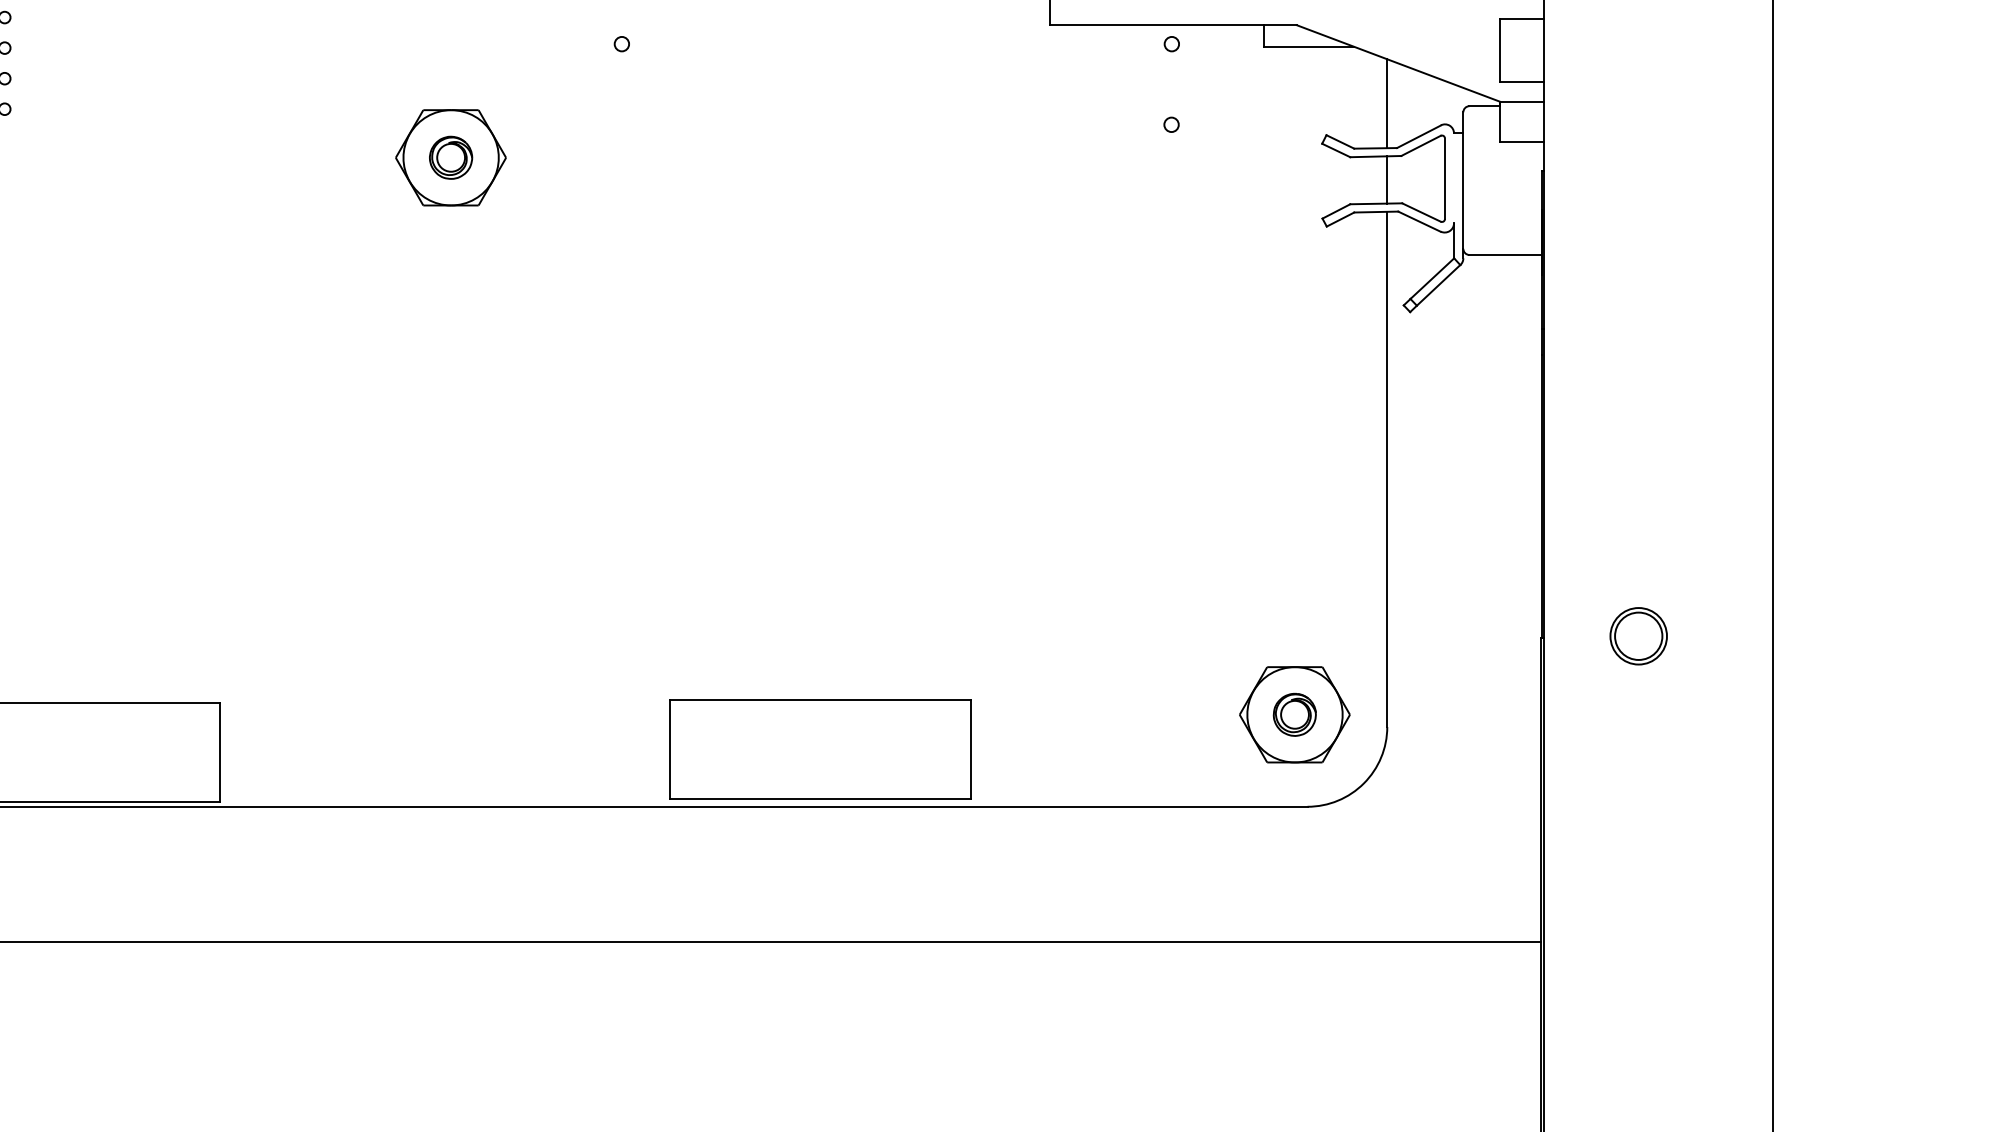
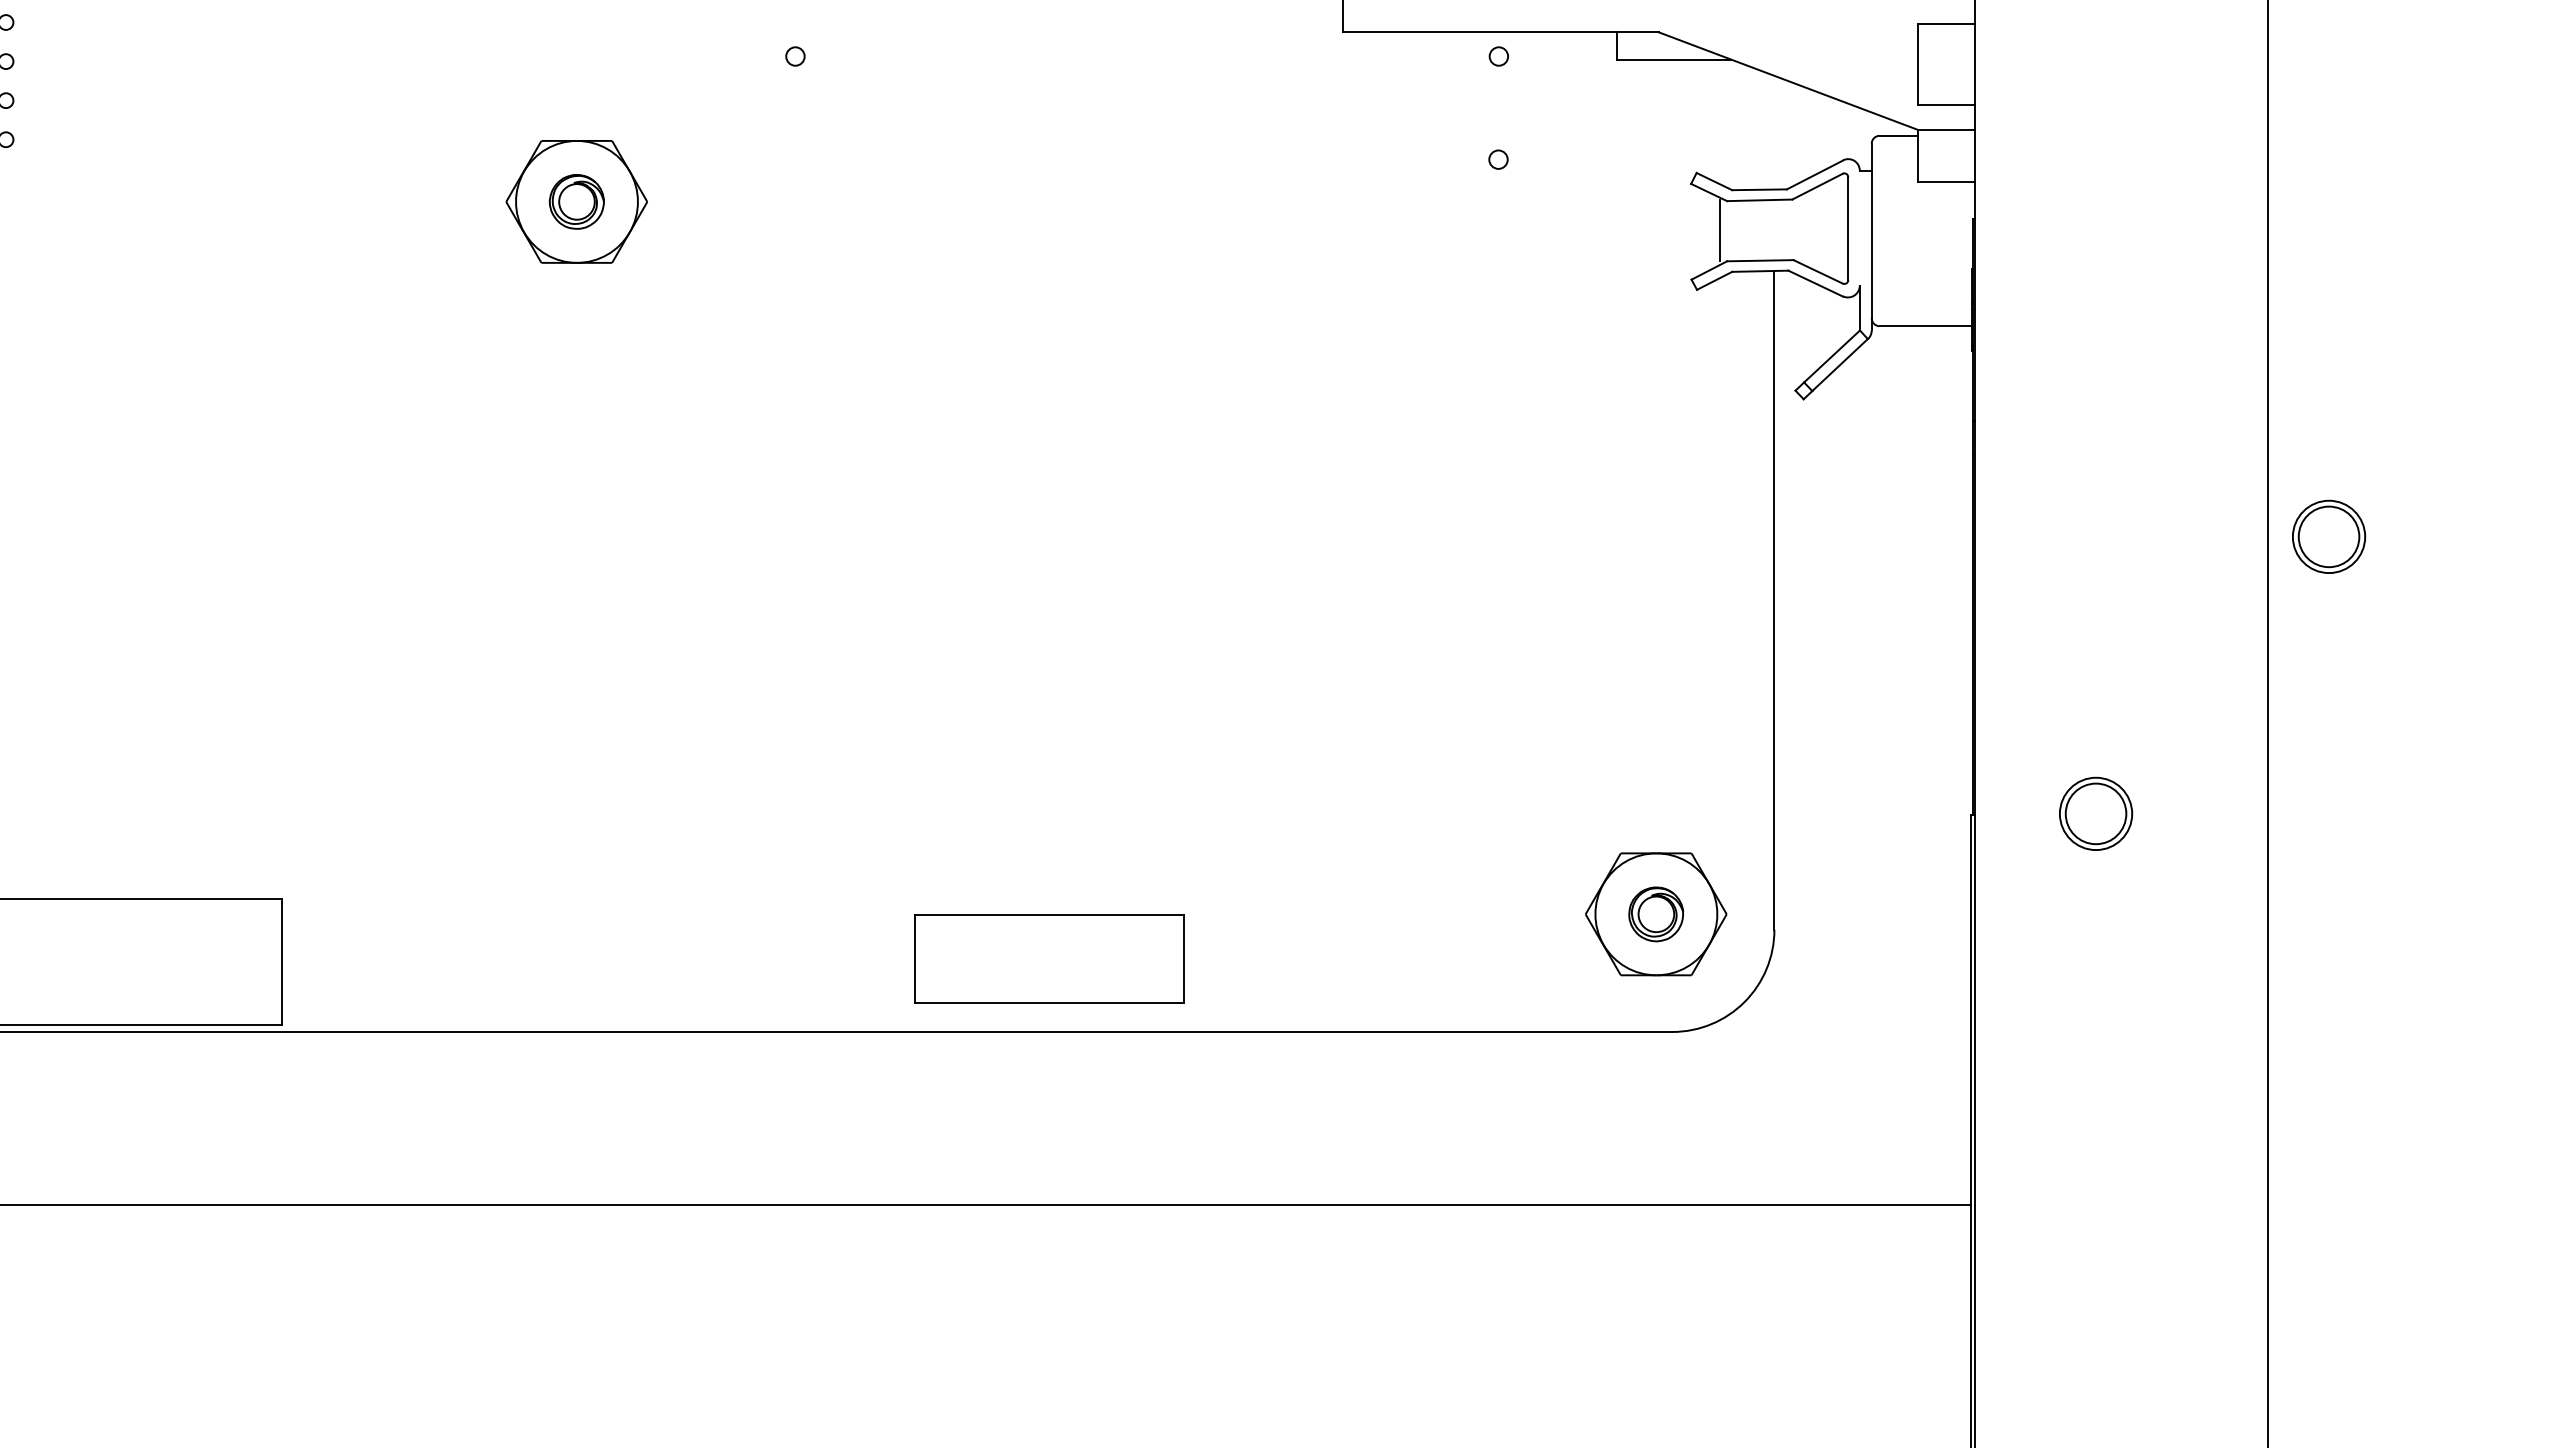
line: (1387, 103) -> (1774, 132), removed
line: (1387, 179) -> (1720, 229), moved
part: (1821, 419) -> (2329, 536), added
part: (820, 749) -> (1049, 958), size x0.7

